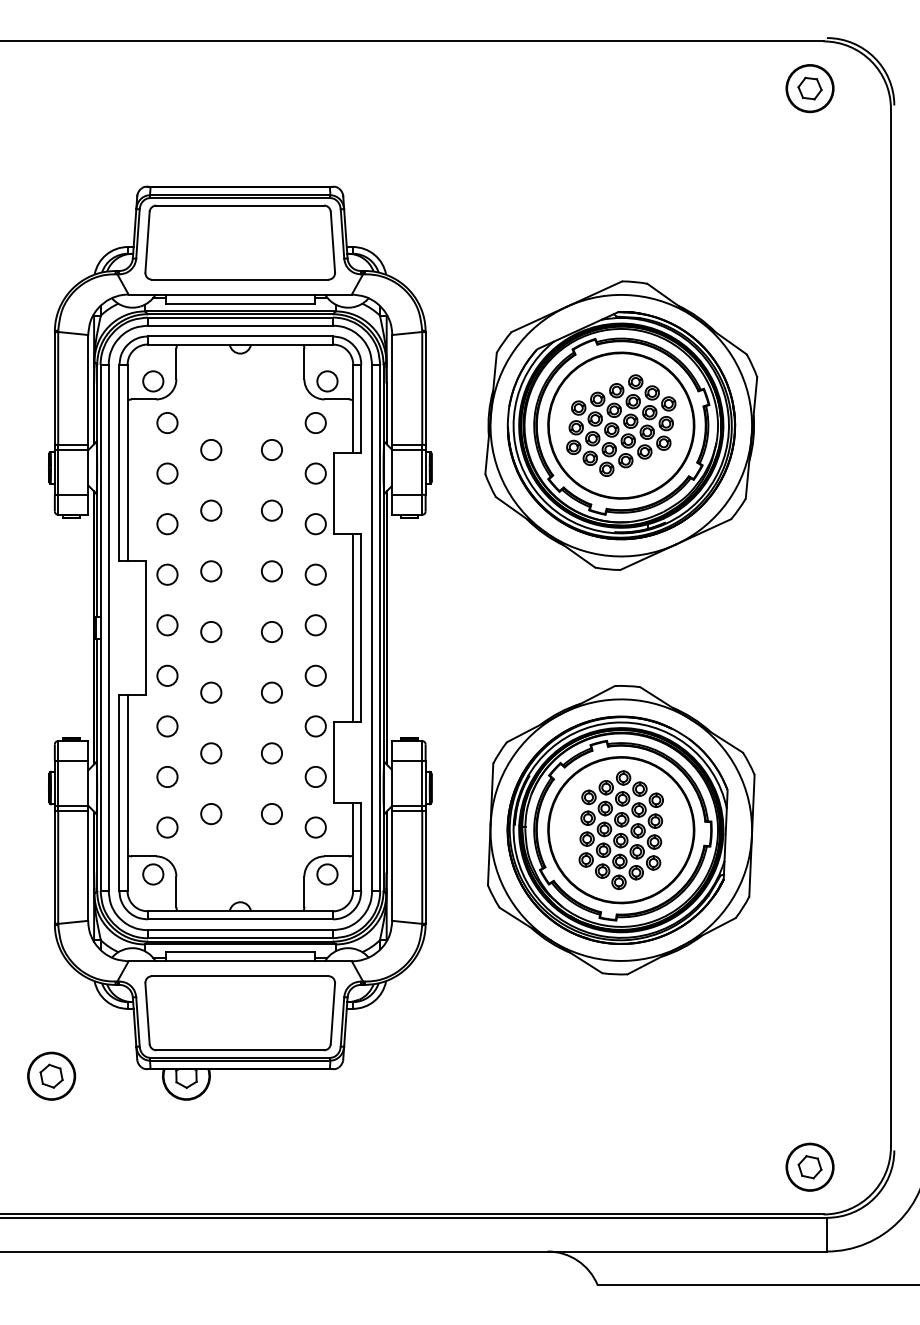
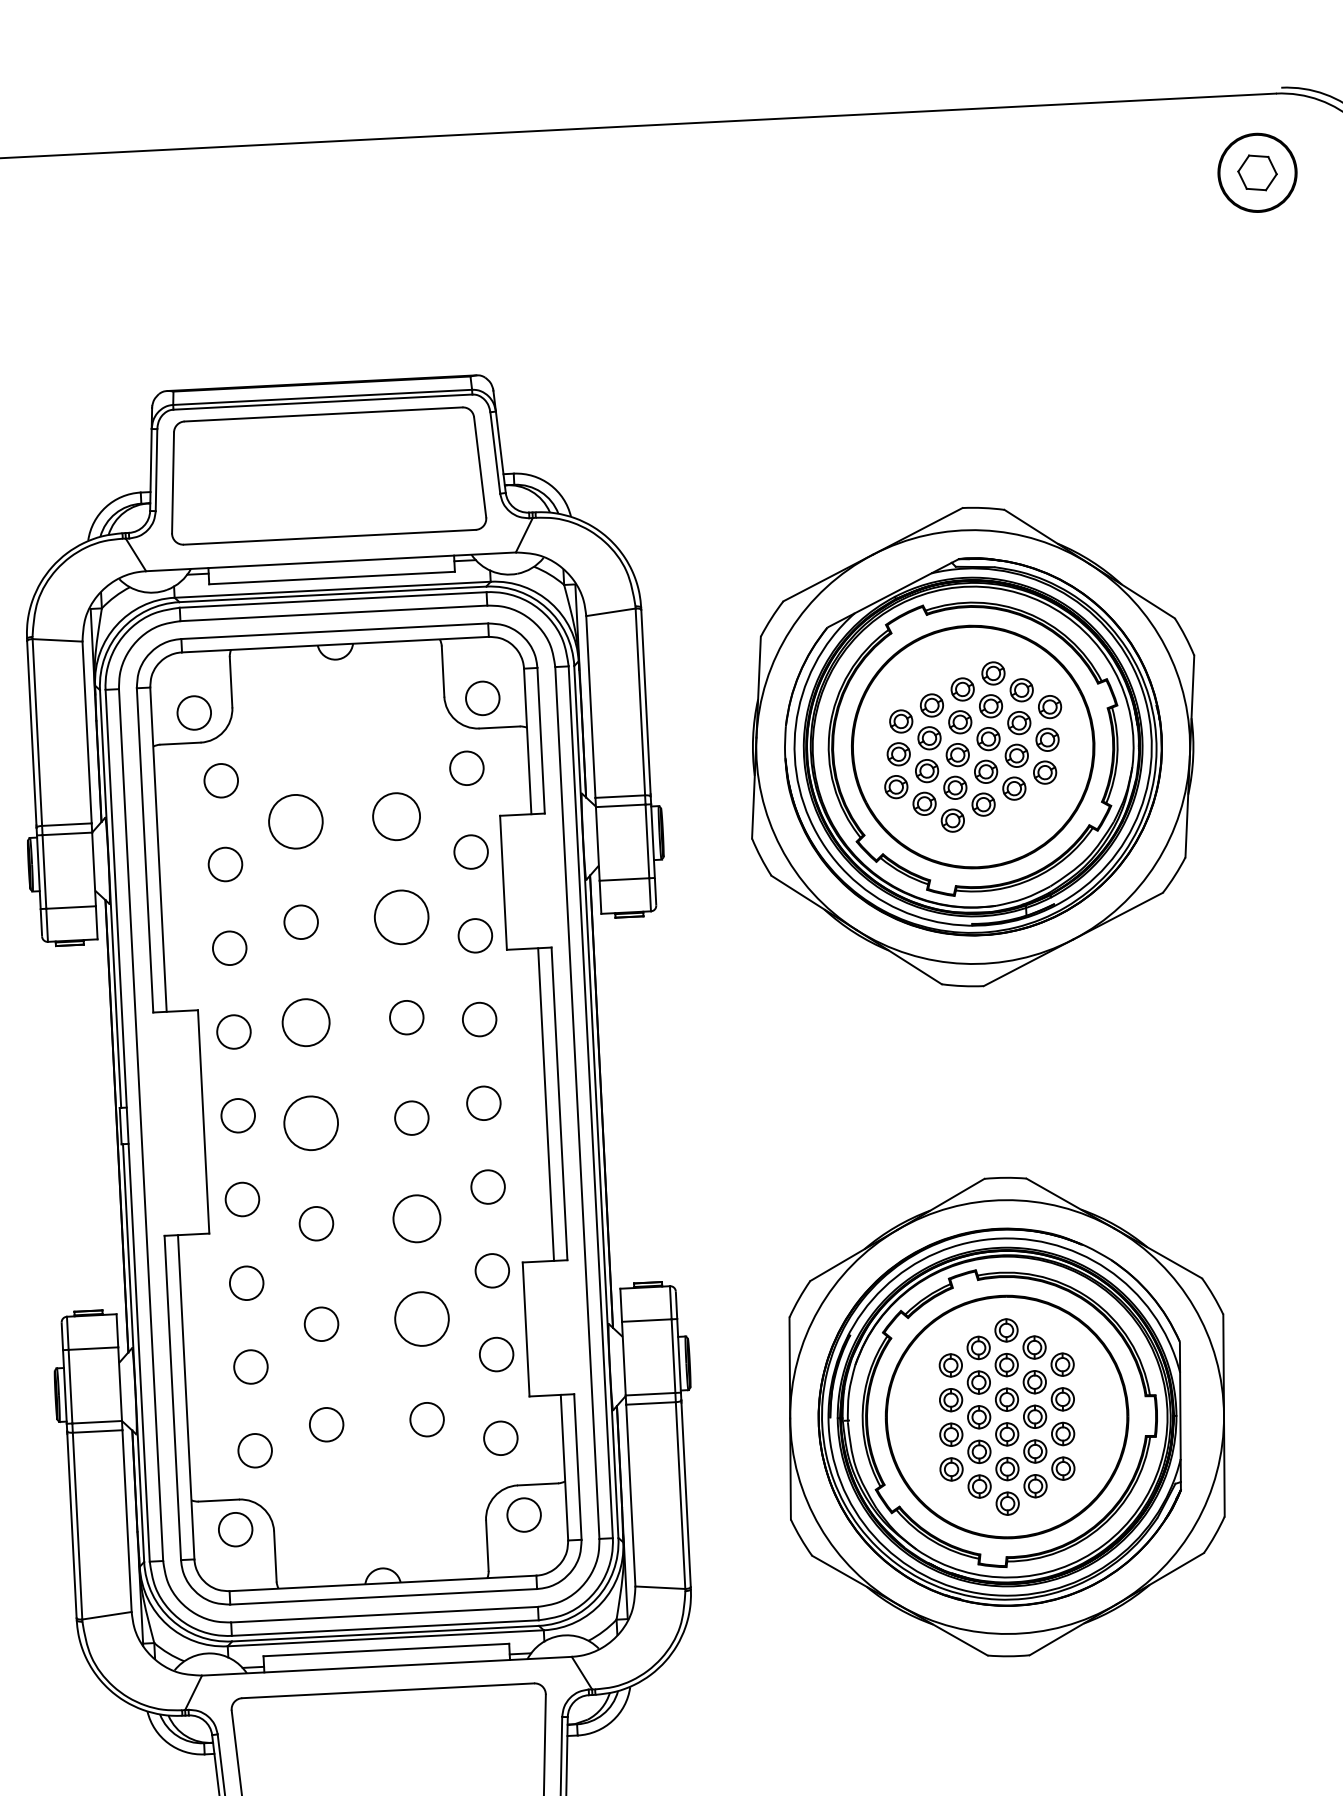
circle: (211, 449) -> (296, 820), size x1.6
circle: (271, 449) -> (395, 815), size x1.4
circle: (271, 510) -> (400, 916), size x1.6
circle: (211, 571) -> (306, 1022), size x1.4
circle: (211, 631) -> (311, 1122), size x1.6
circle: (271, 692) -> (416, 1218), size x1.4
circle: (271, 753) -> (421, 1319), size x1.6

